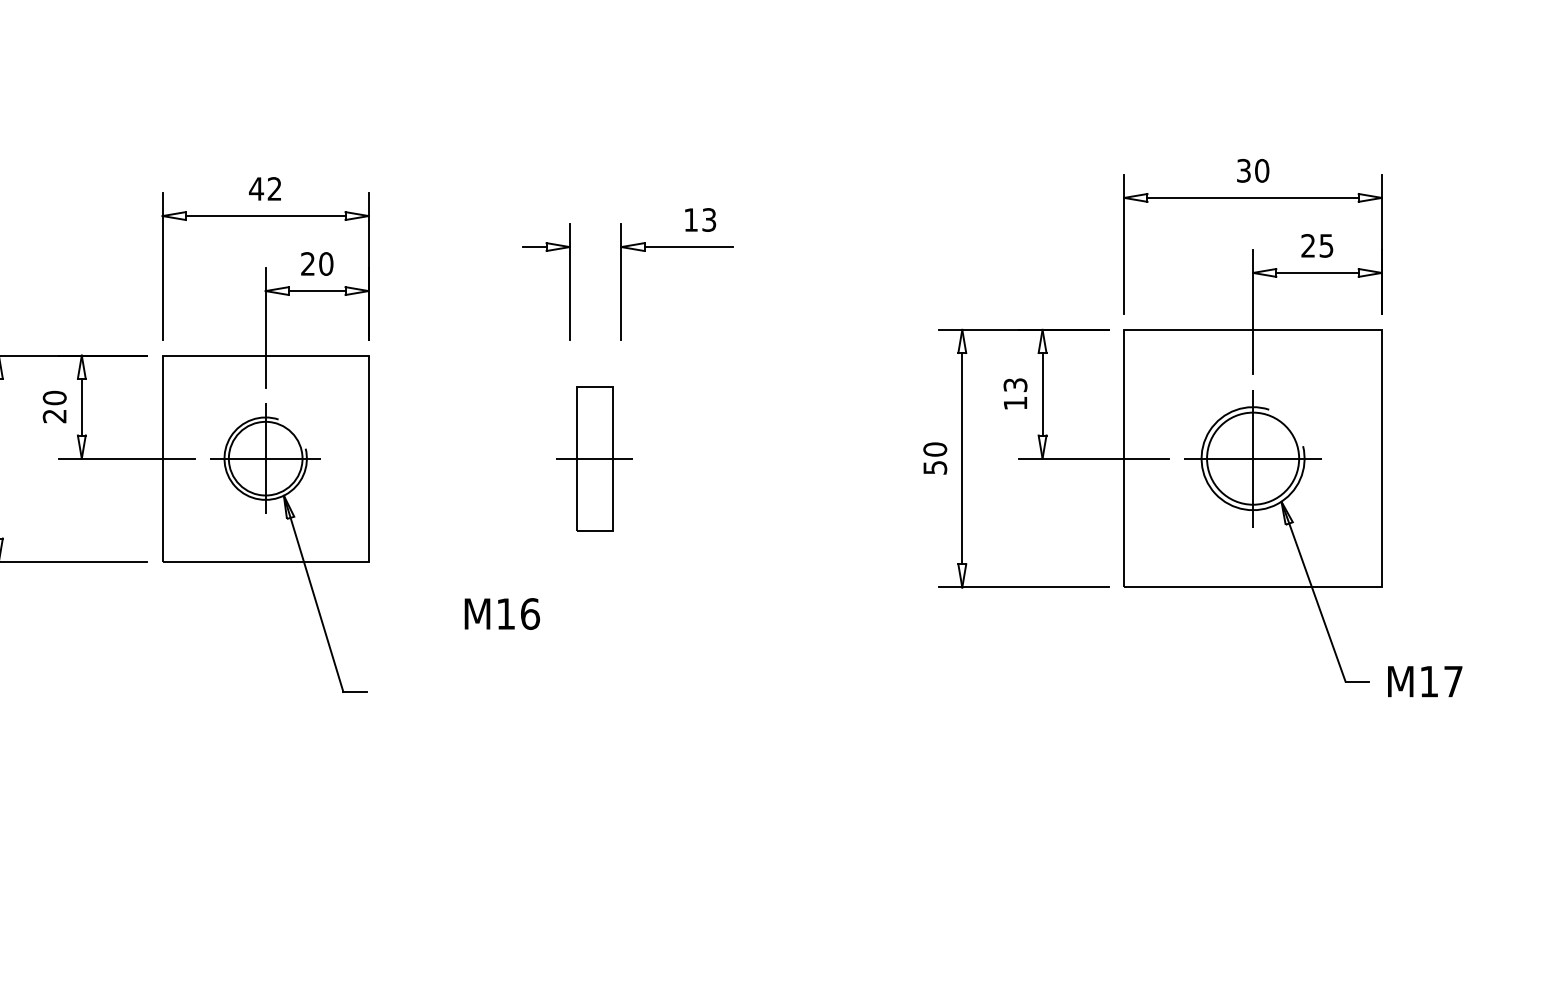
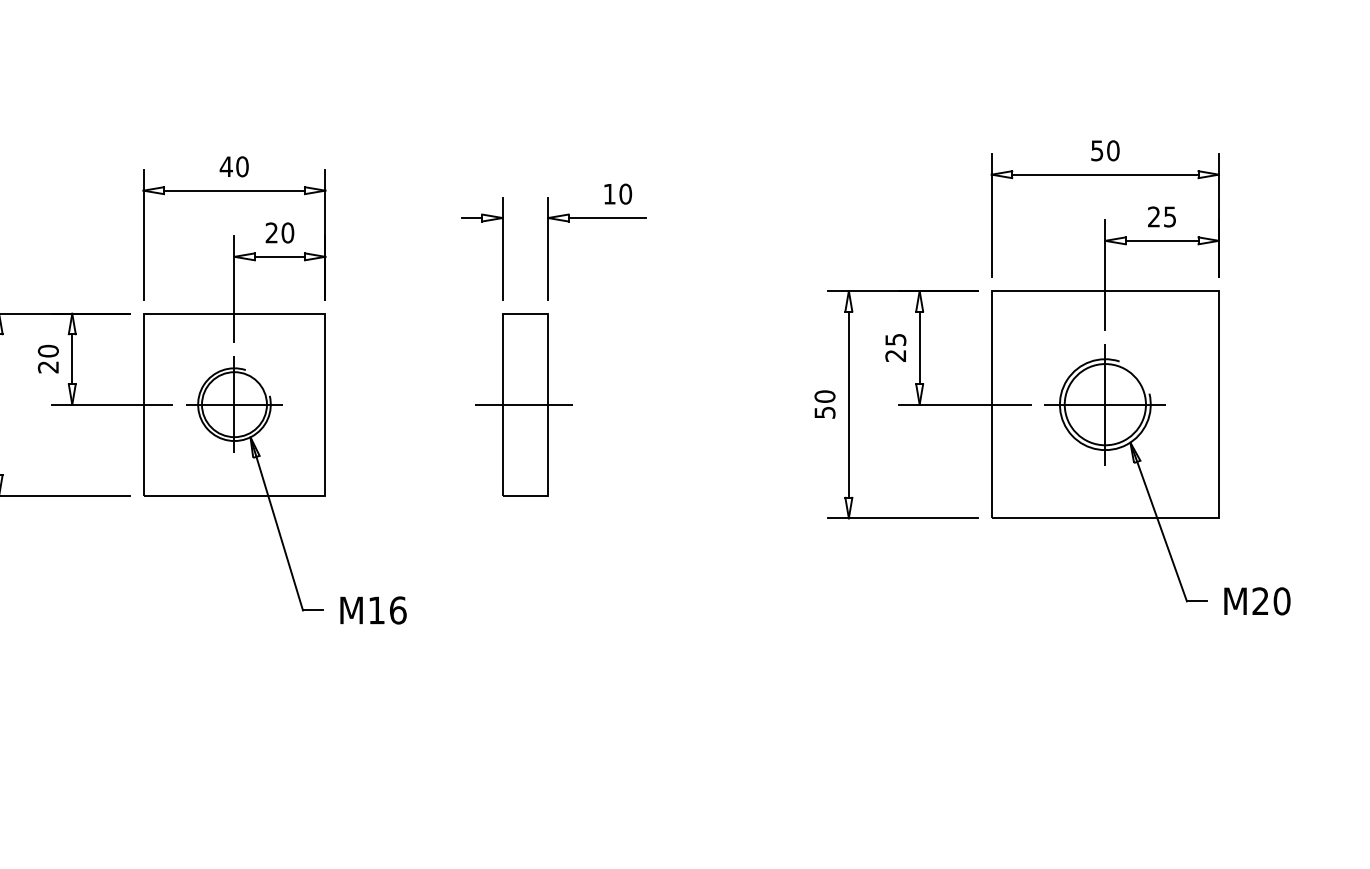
text: (1243, 170) -> (1096, 150), 30 -> 50
text: (274, 188) -> (242, 166), 42 -> 40
text: (709, 219) -> (625, 193), 13 -> 10
text: (1015, 394) -> (895, 348), 13 -> 25
part: (594, 458) -> (524, 404), size x1.43
text: (501, 613) -> (372, 610), moved
text: (1441, 681) -> (1271, 601), M17 -> M20

